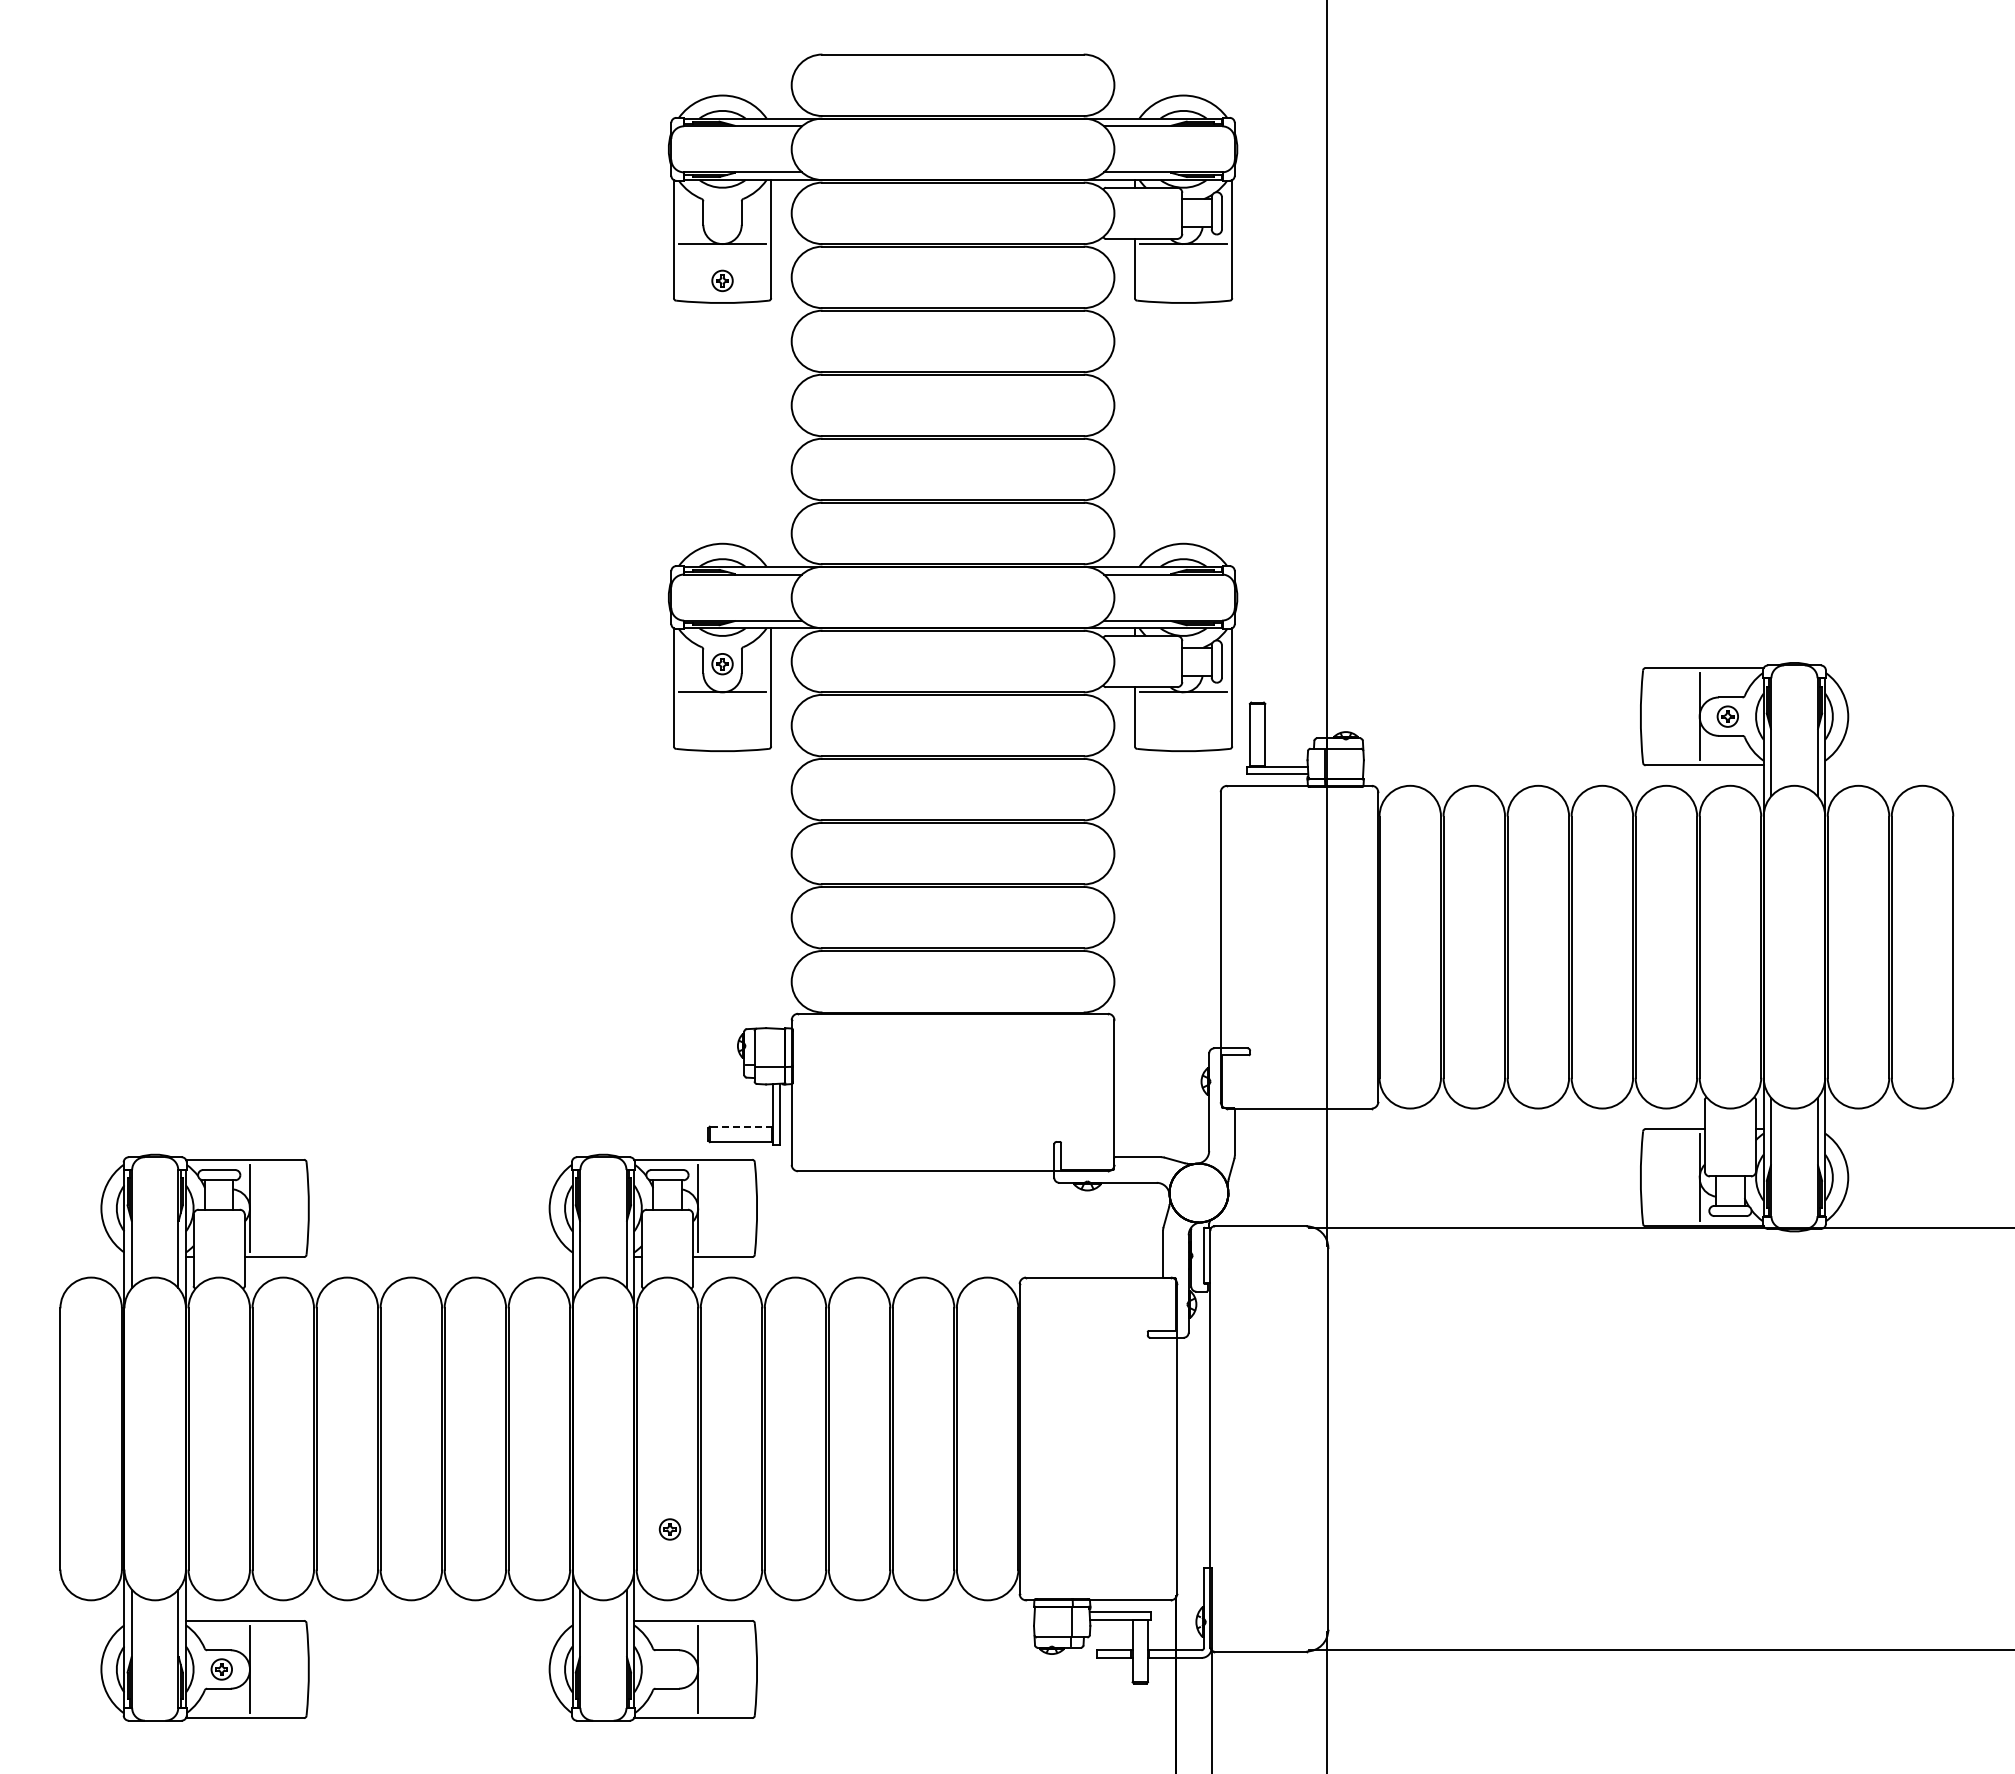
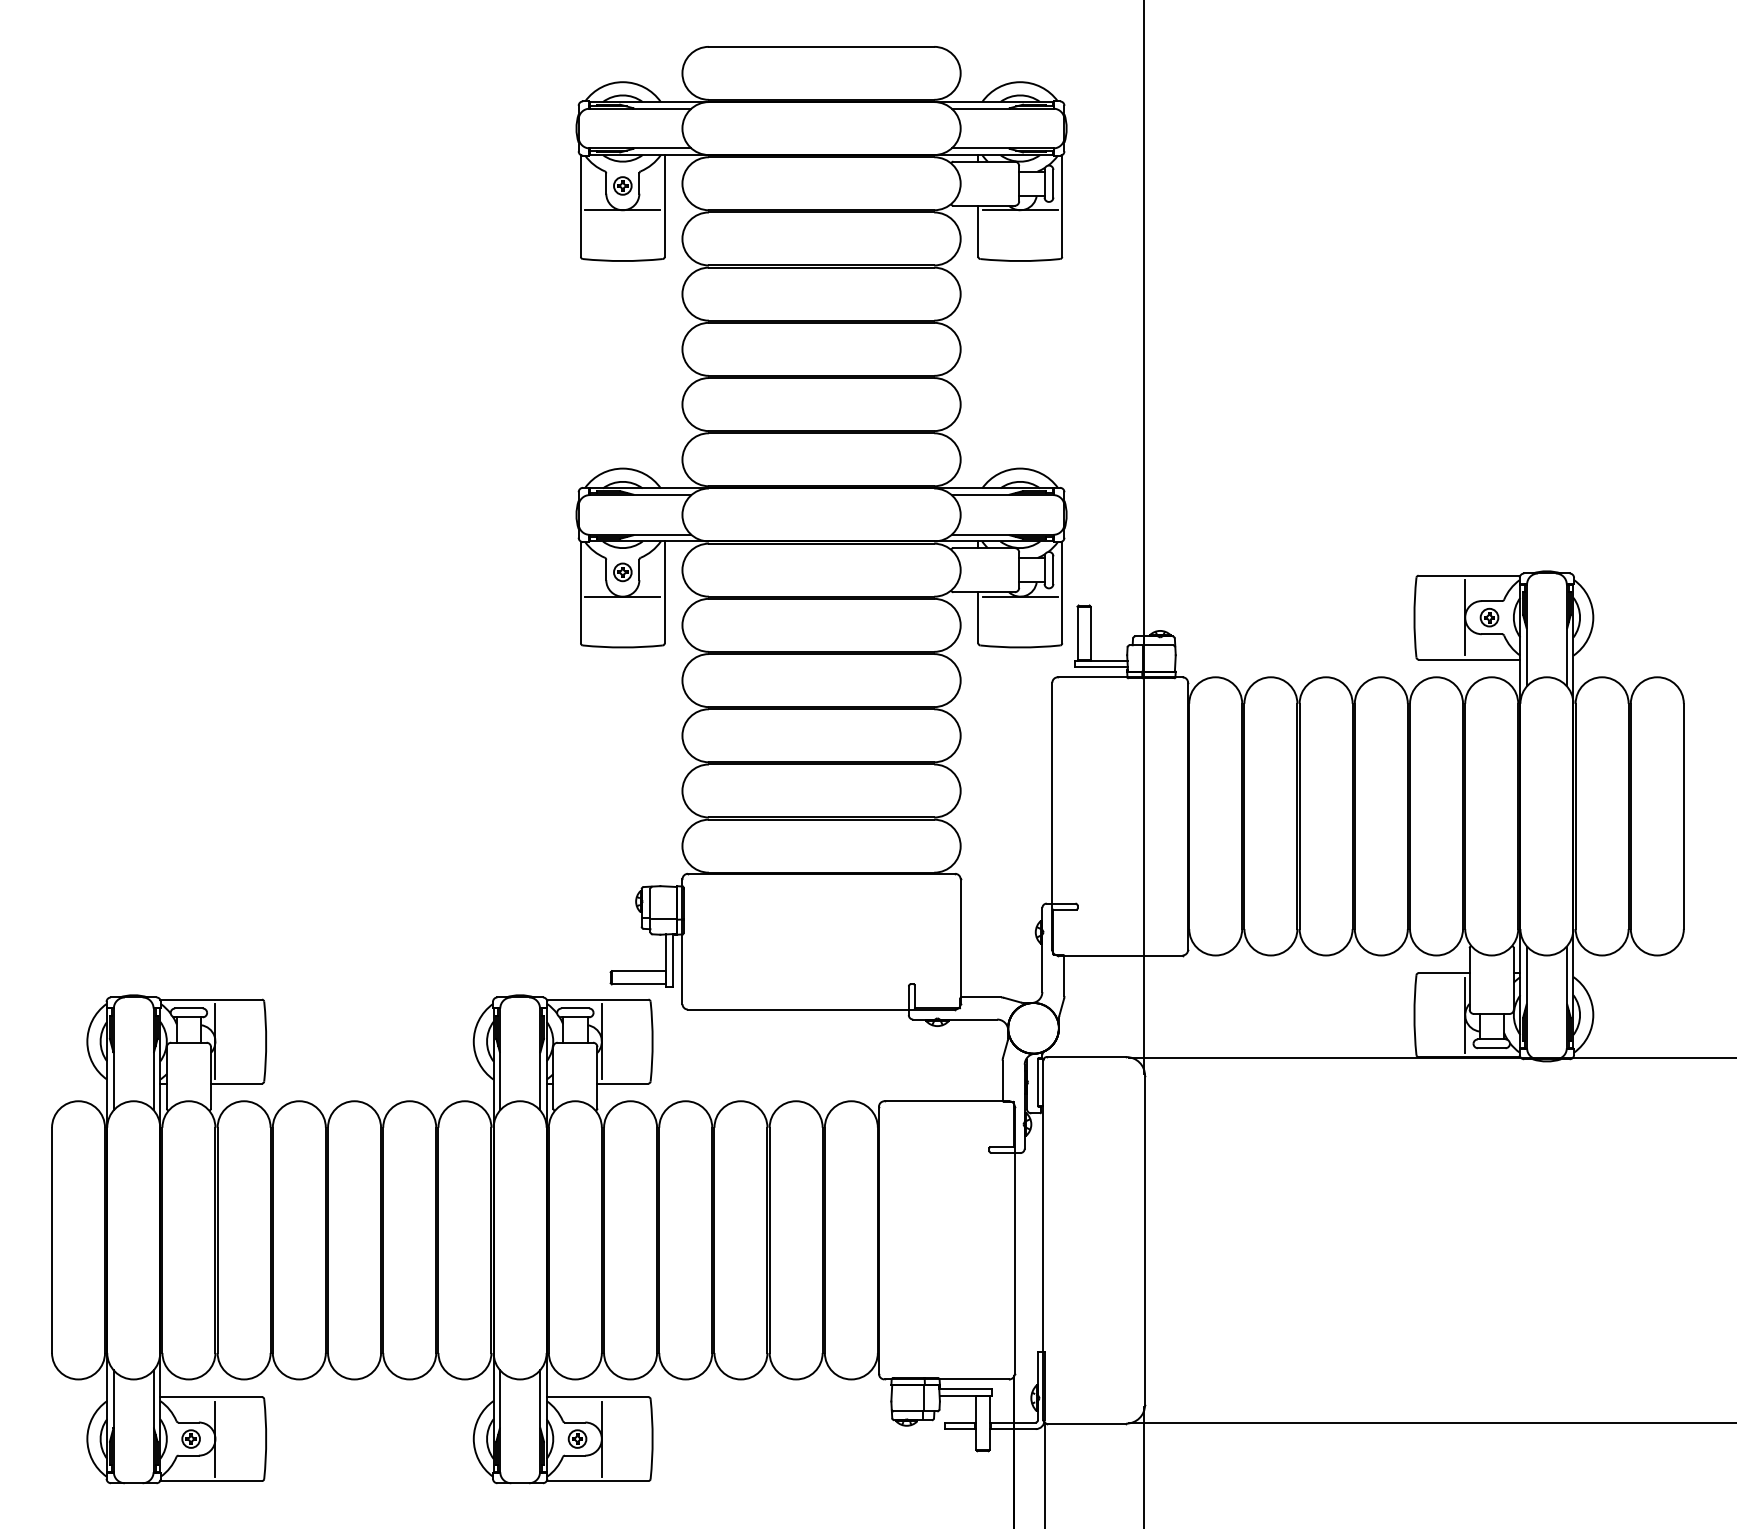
part: (722, 280) -> (622, 185), moved
line: (740, 1126) -> (638, 970), dashed -> solid
part: (669, 1529) -> (577, 1439), moved

